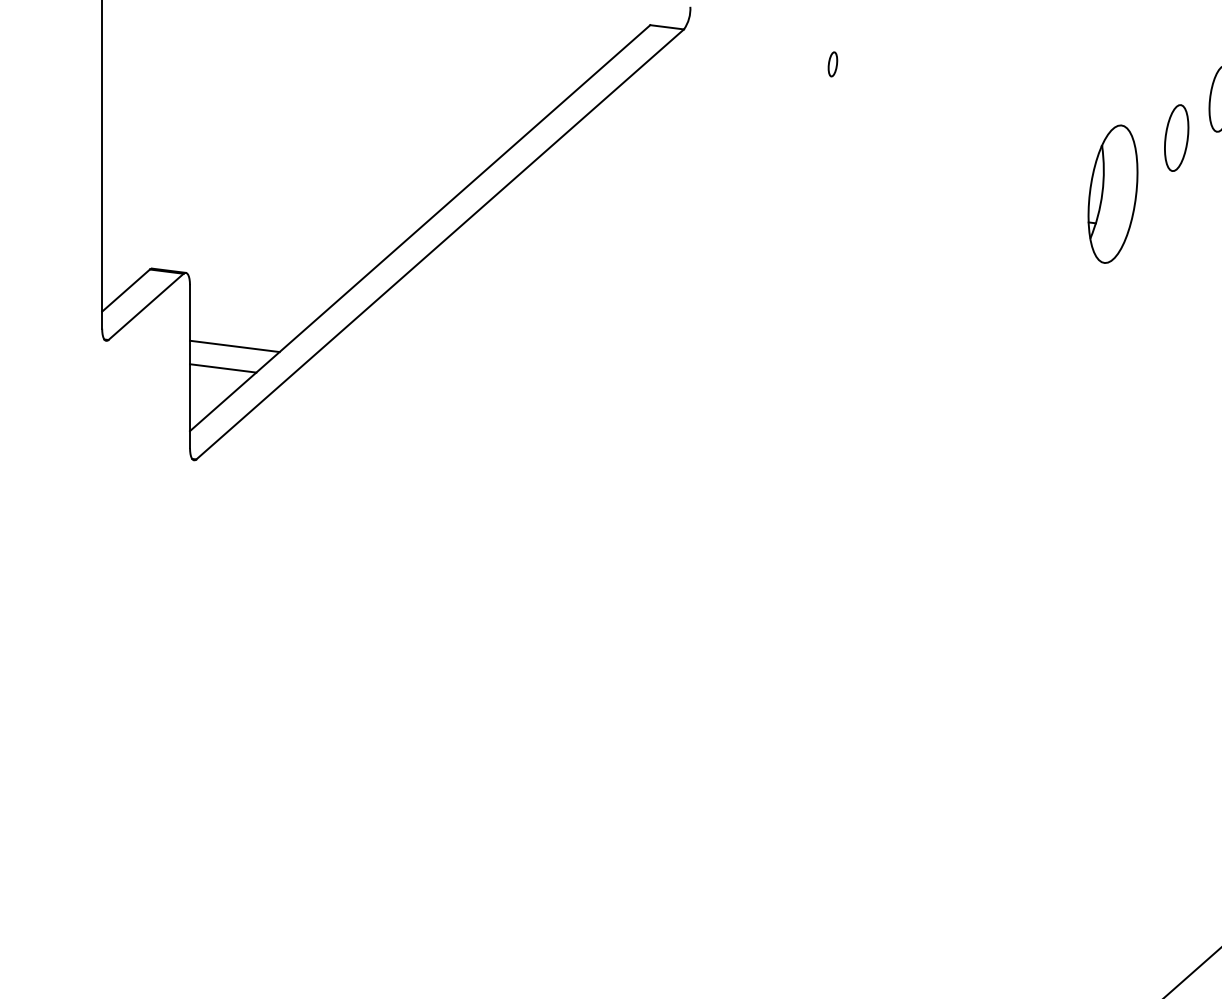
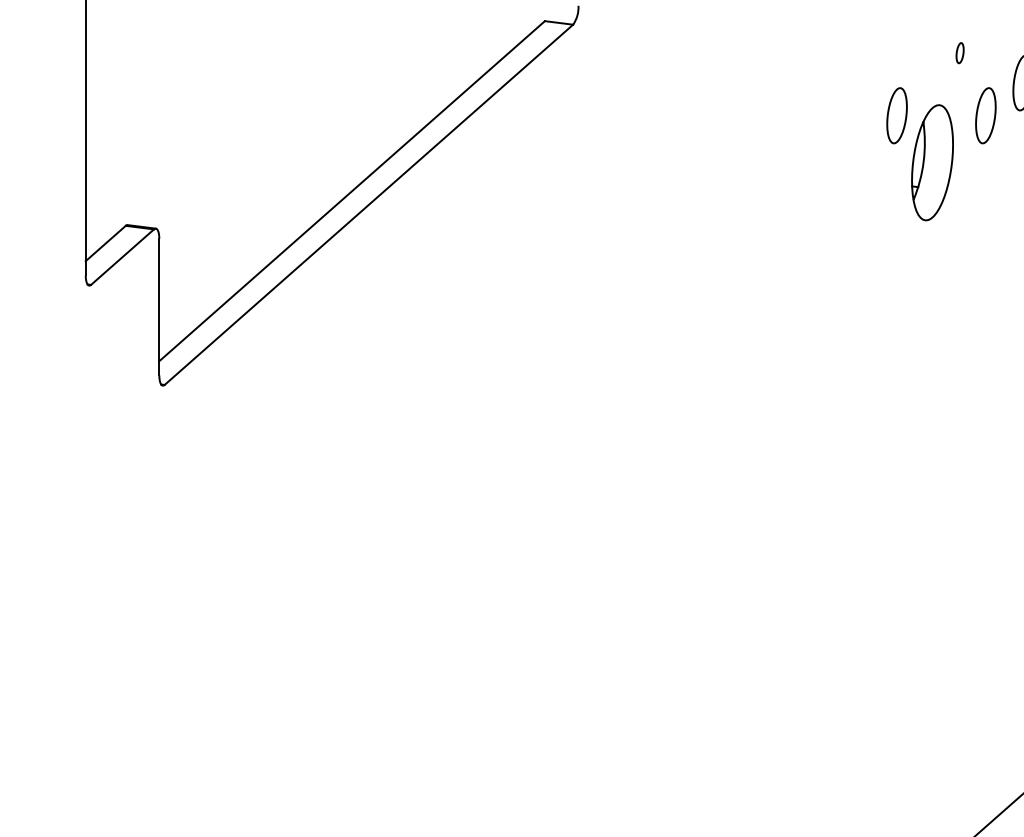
part: (832, 64) -> (959, 53), moved
part: (1070, 137) -> (896, 115), added
line: (234, 346) -> (196, 290), removed
line: (223, 368) -> (187, 308), removed

